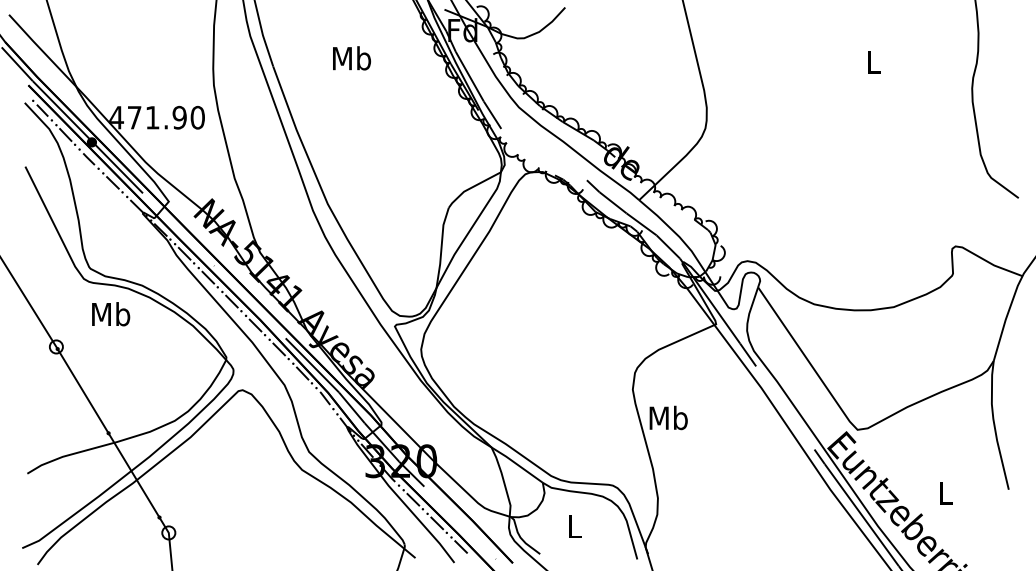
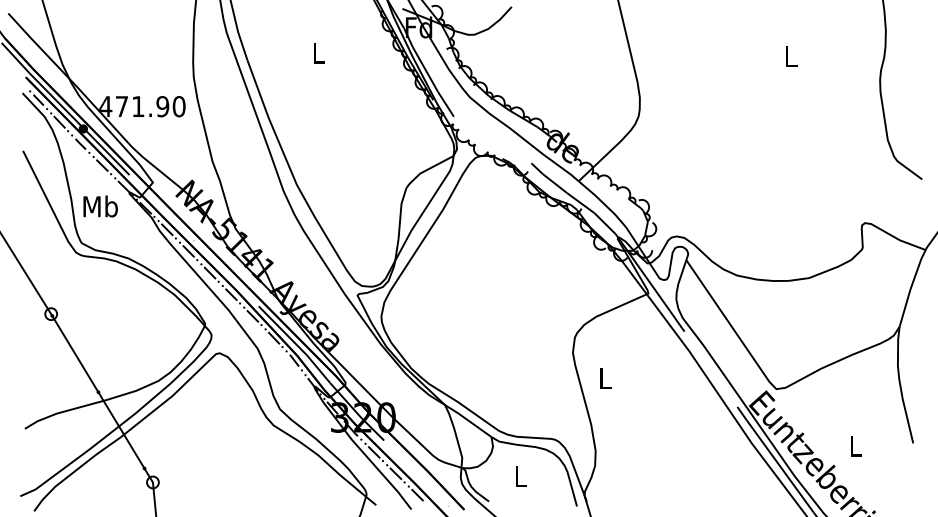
text: (351, 57) -> (318, 52), Mb -> L
text: (110, 314) -> (100, 206), moved
text: (668, 418) -> (605, 378), Mb -> L

